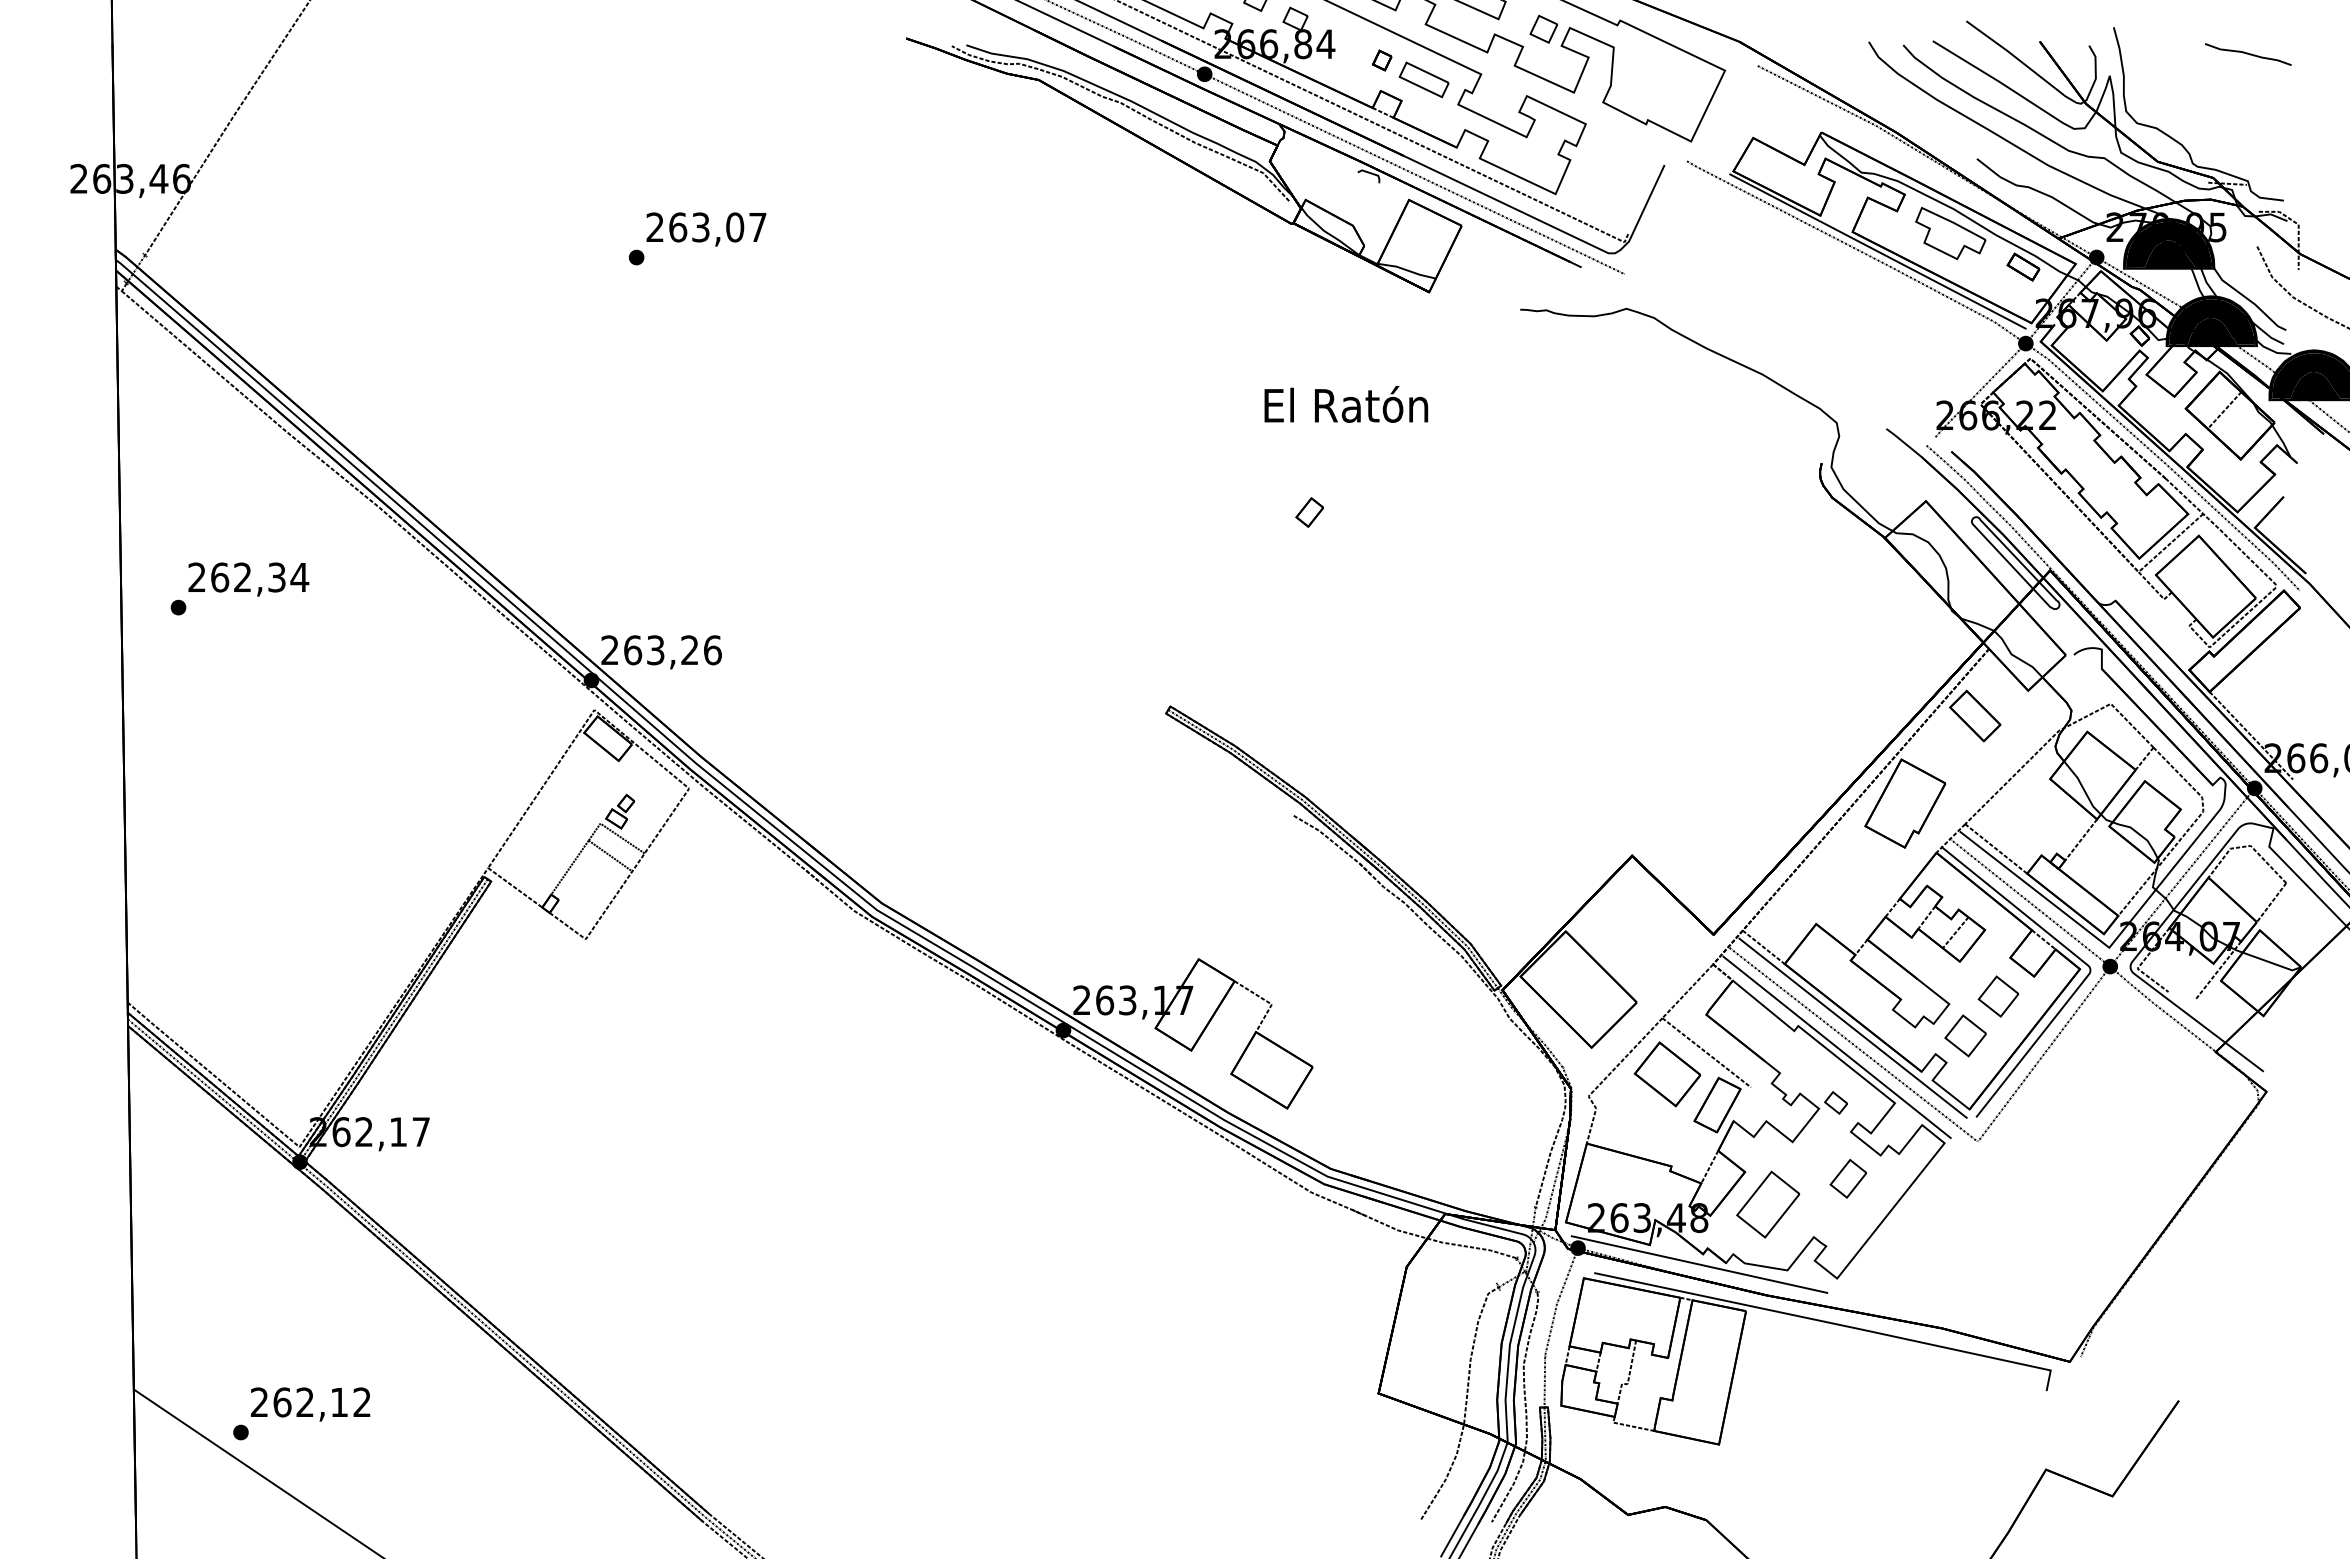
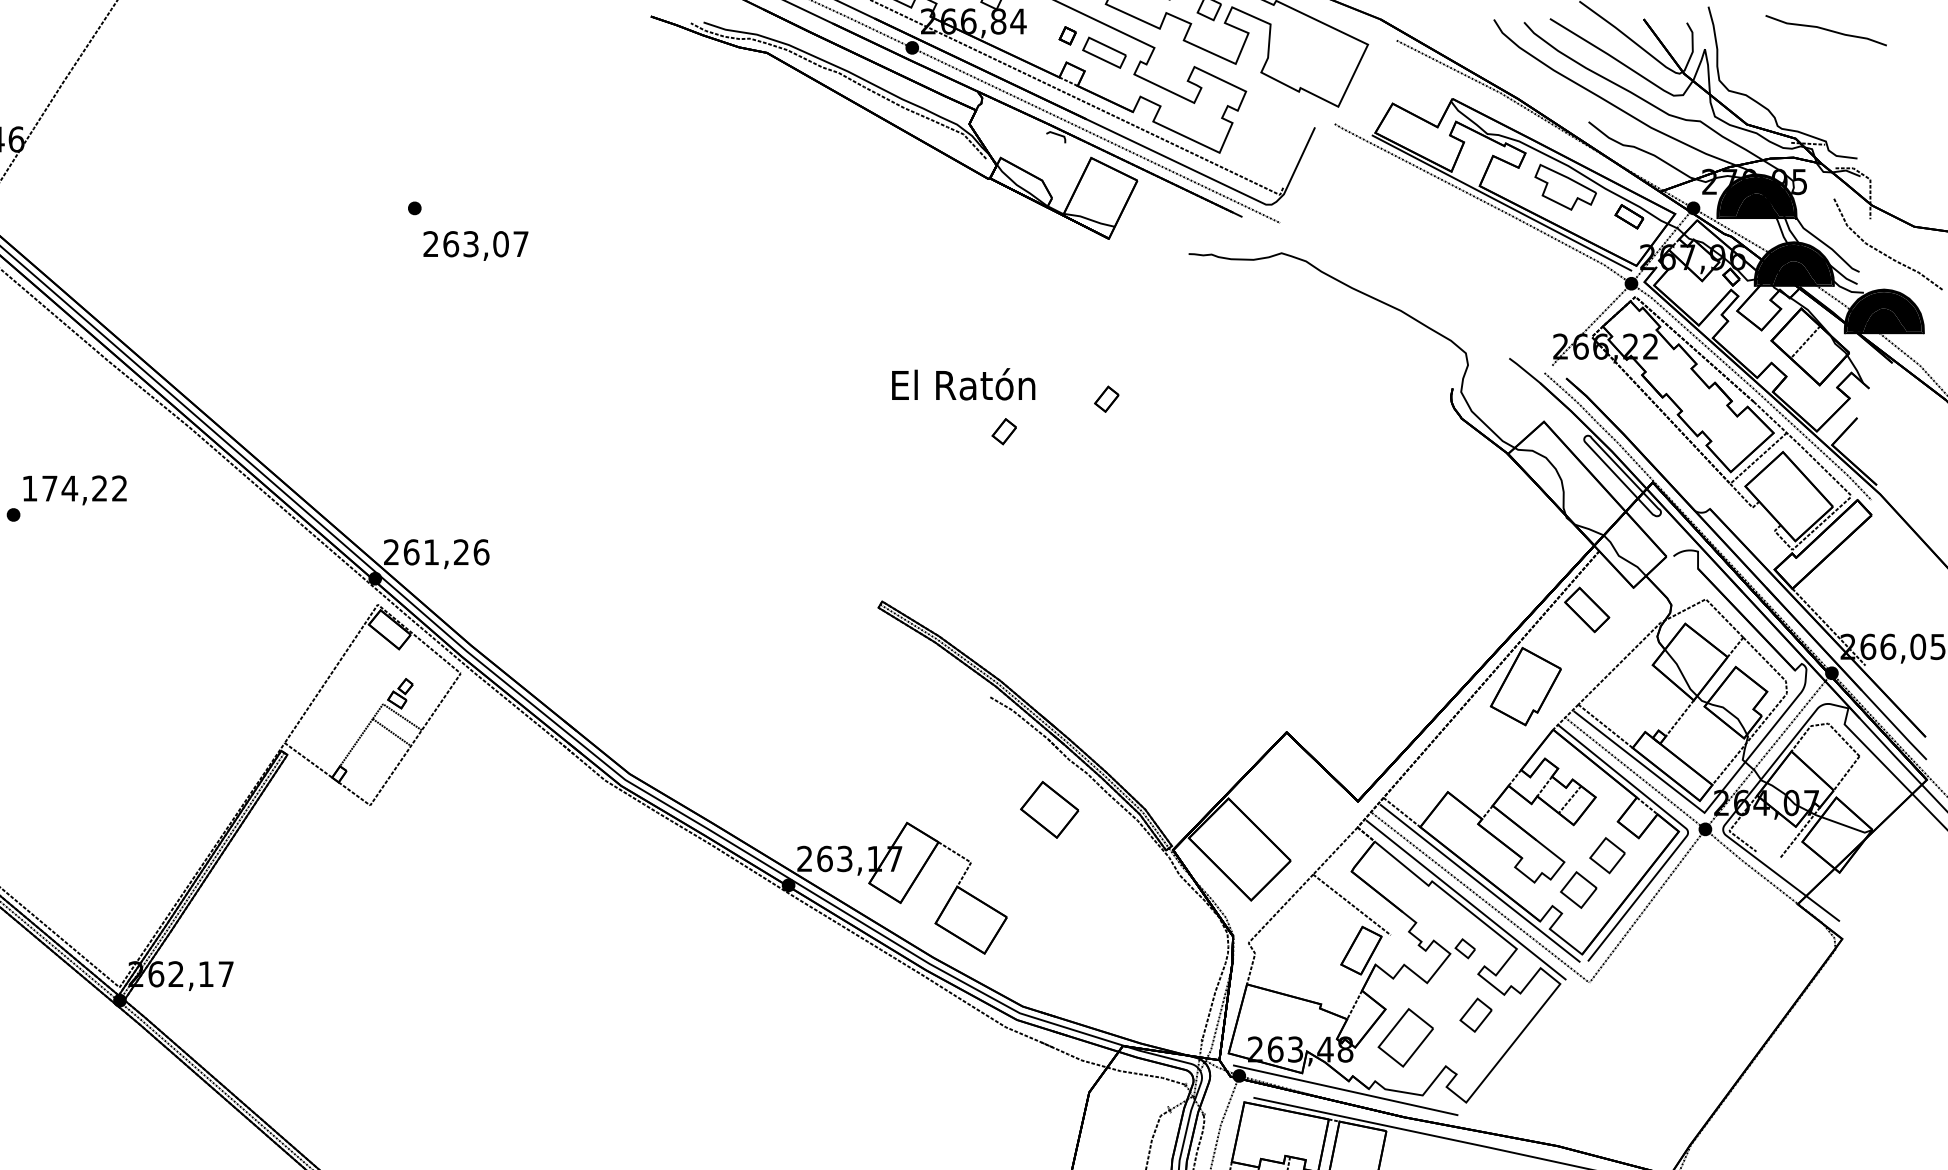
part: (2248, 54) -> (1826, 30), size x1.6
text: (706, 229) -> (475, 245), moved
text: (1346, 404) -> (963, 384), moved
part: (1426, 475) -> (1106, 399), added
text: (248, 577) -> (74, 488), 262,34 -> 174,22
text: (655, 650) -> (431, 552), 263,26 -> 261,26
part: (1667, 1074) -> (1049, 810), moved

